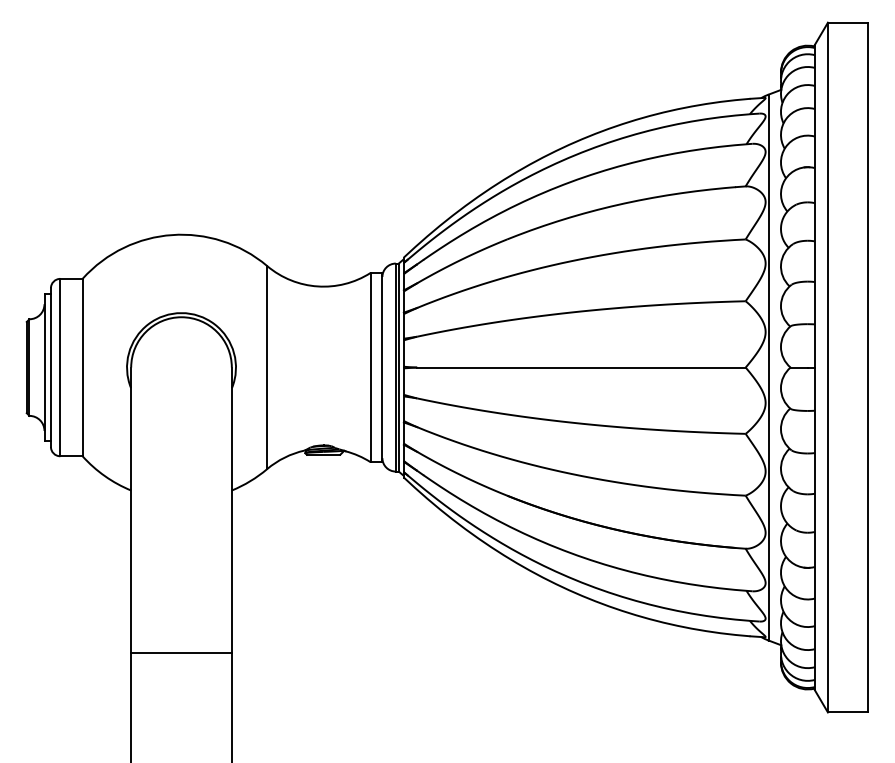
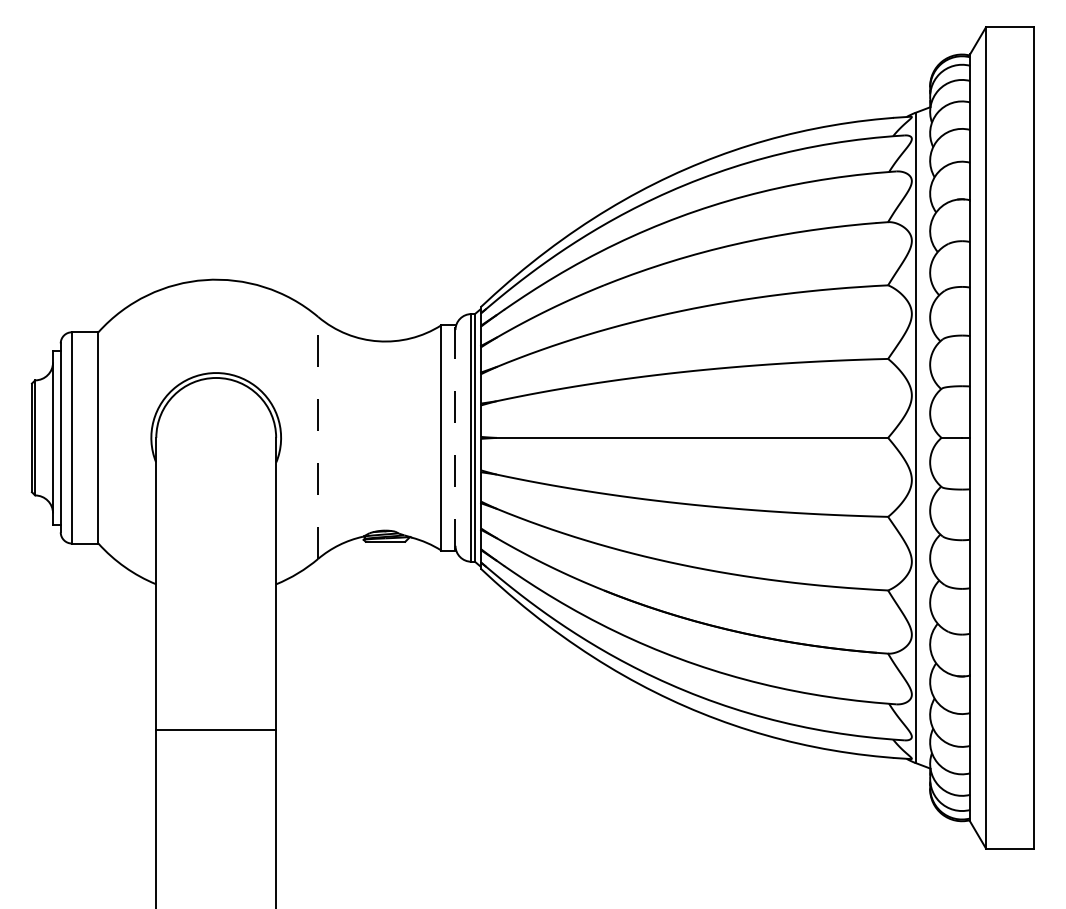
line: (267, 367) -> (318, 437), solid -> dashed
line: (382, 367) -> (455, 437), solid -> dashed
line: (181, 652) -> (216, 729), moved

